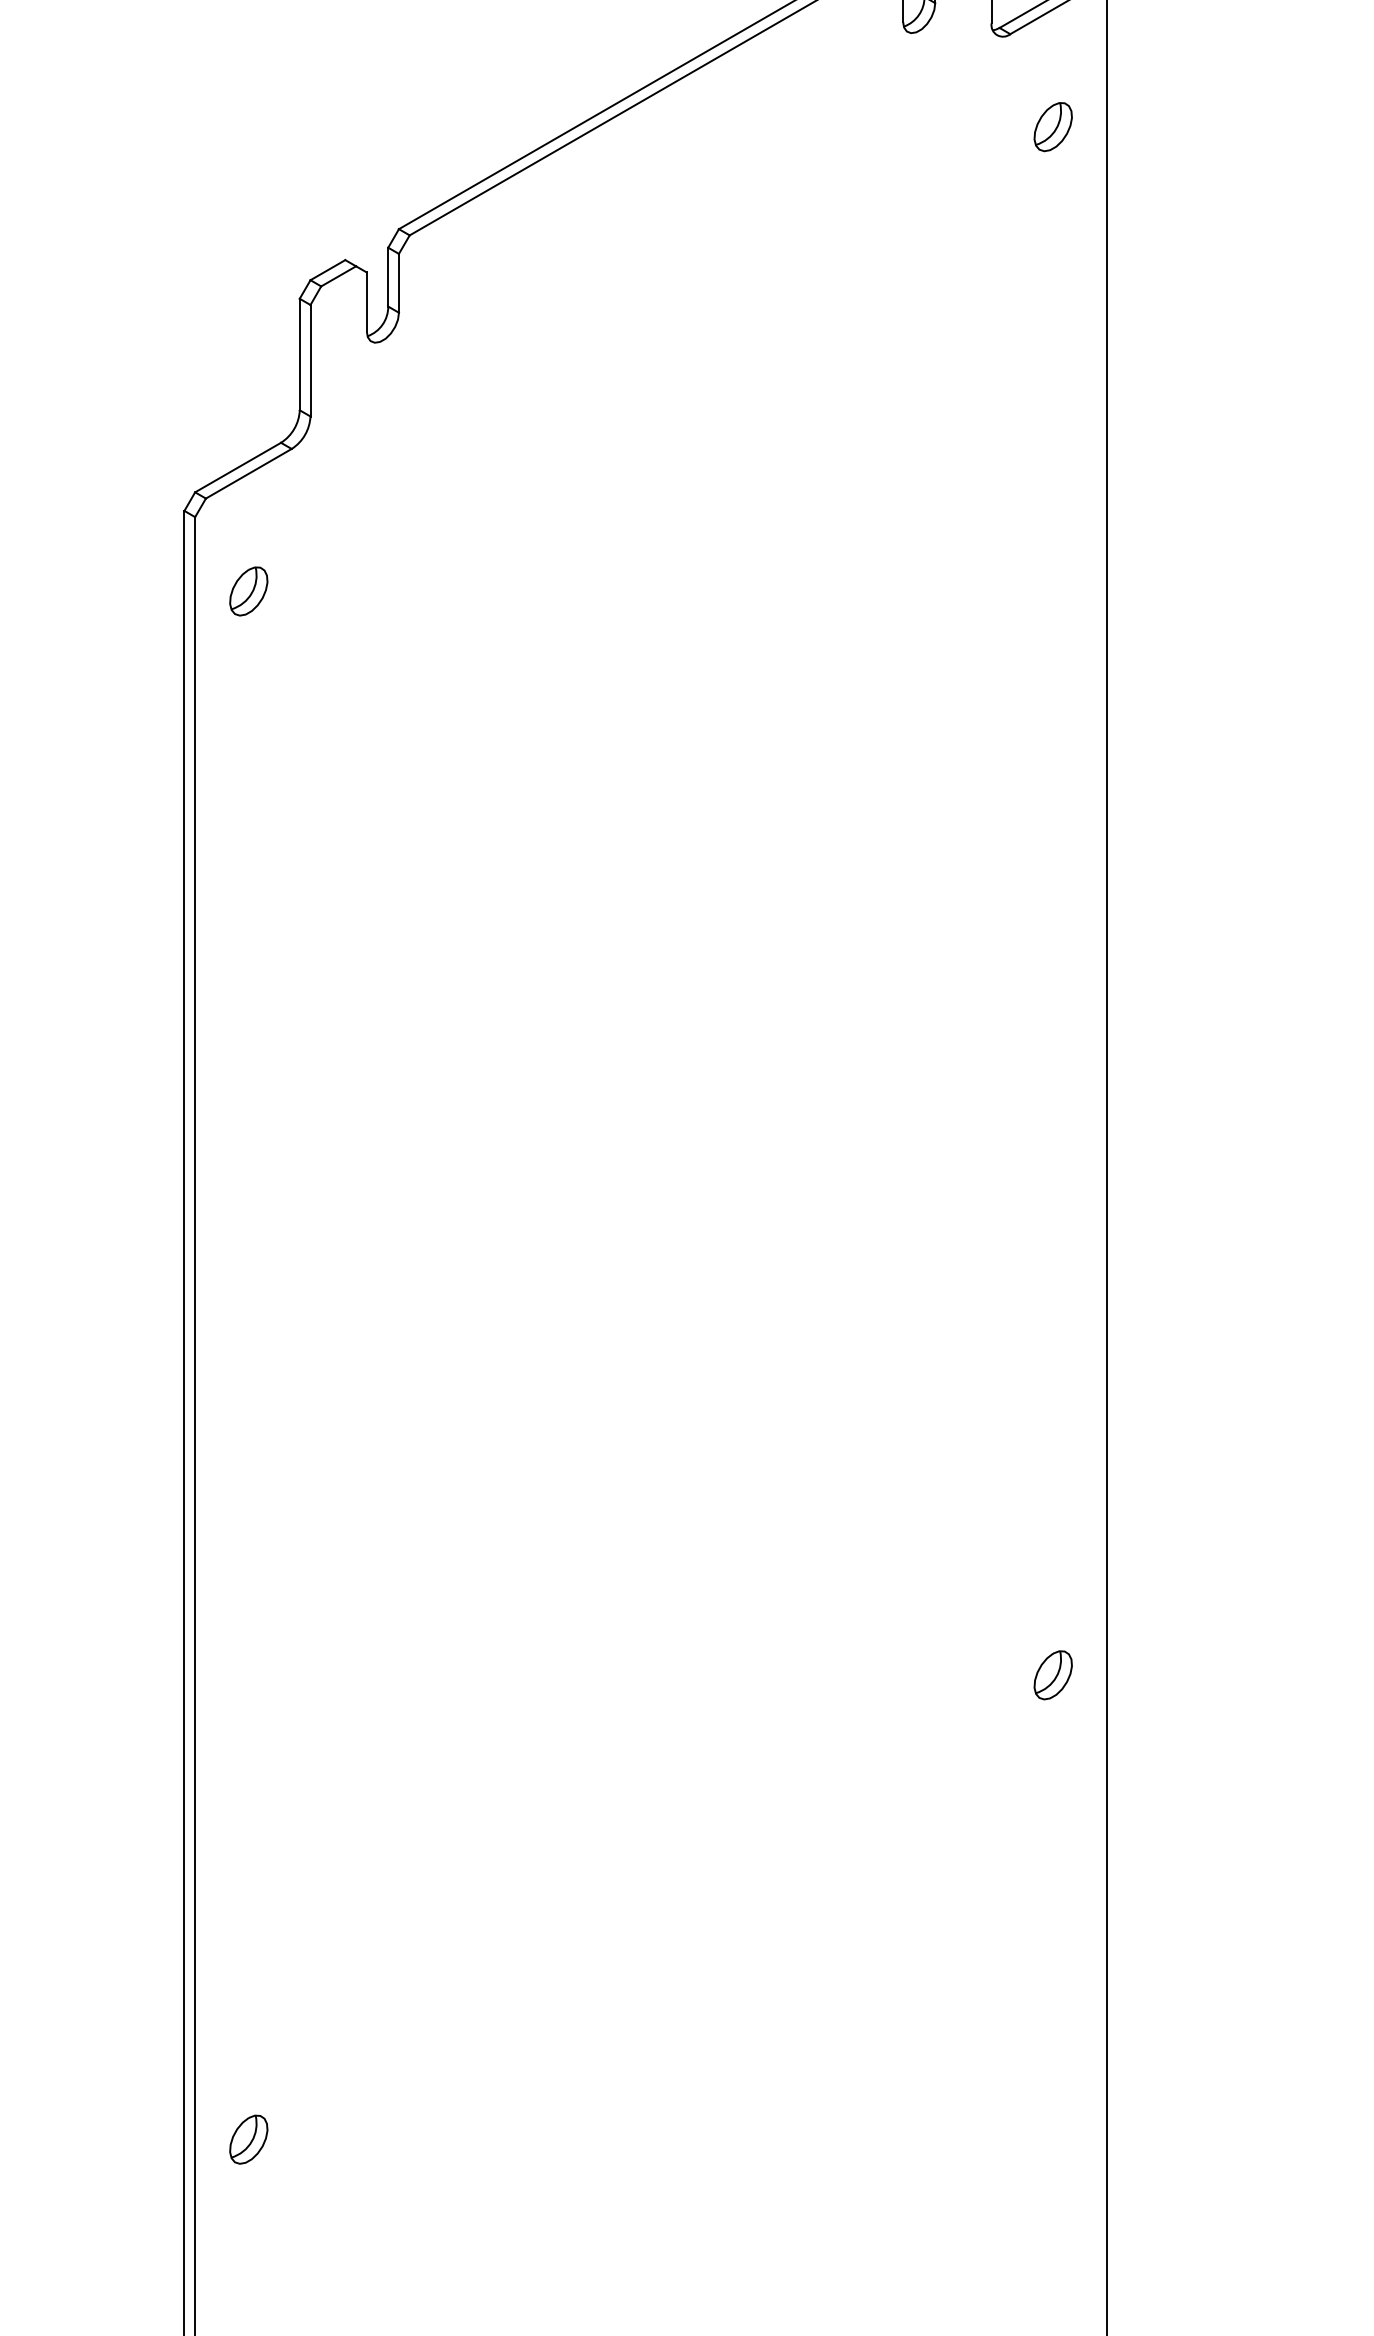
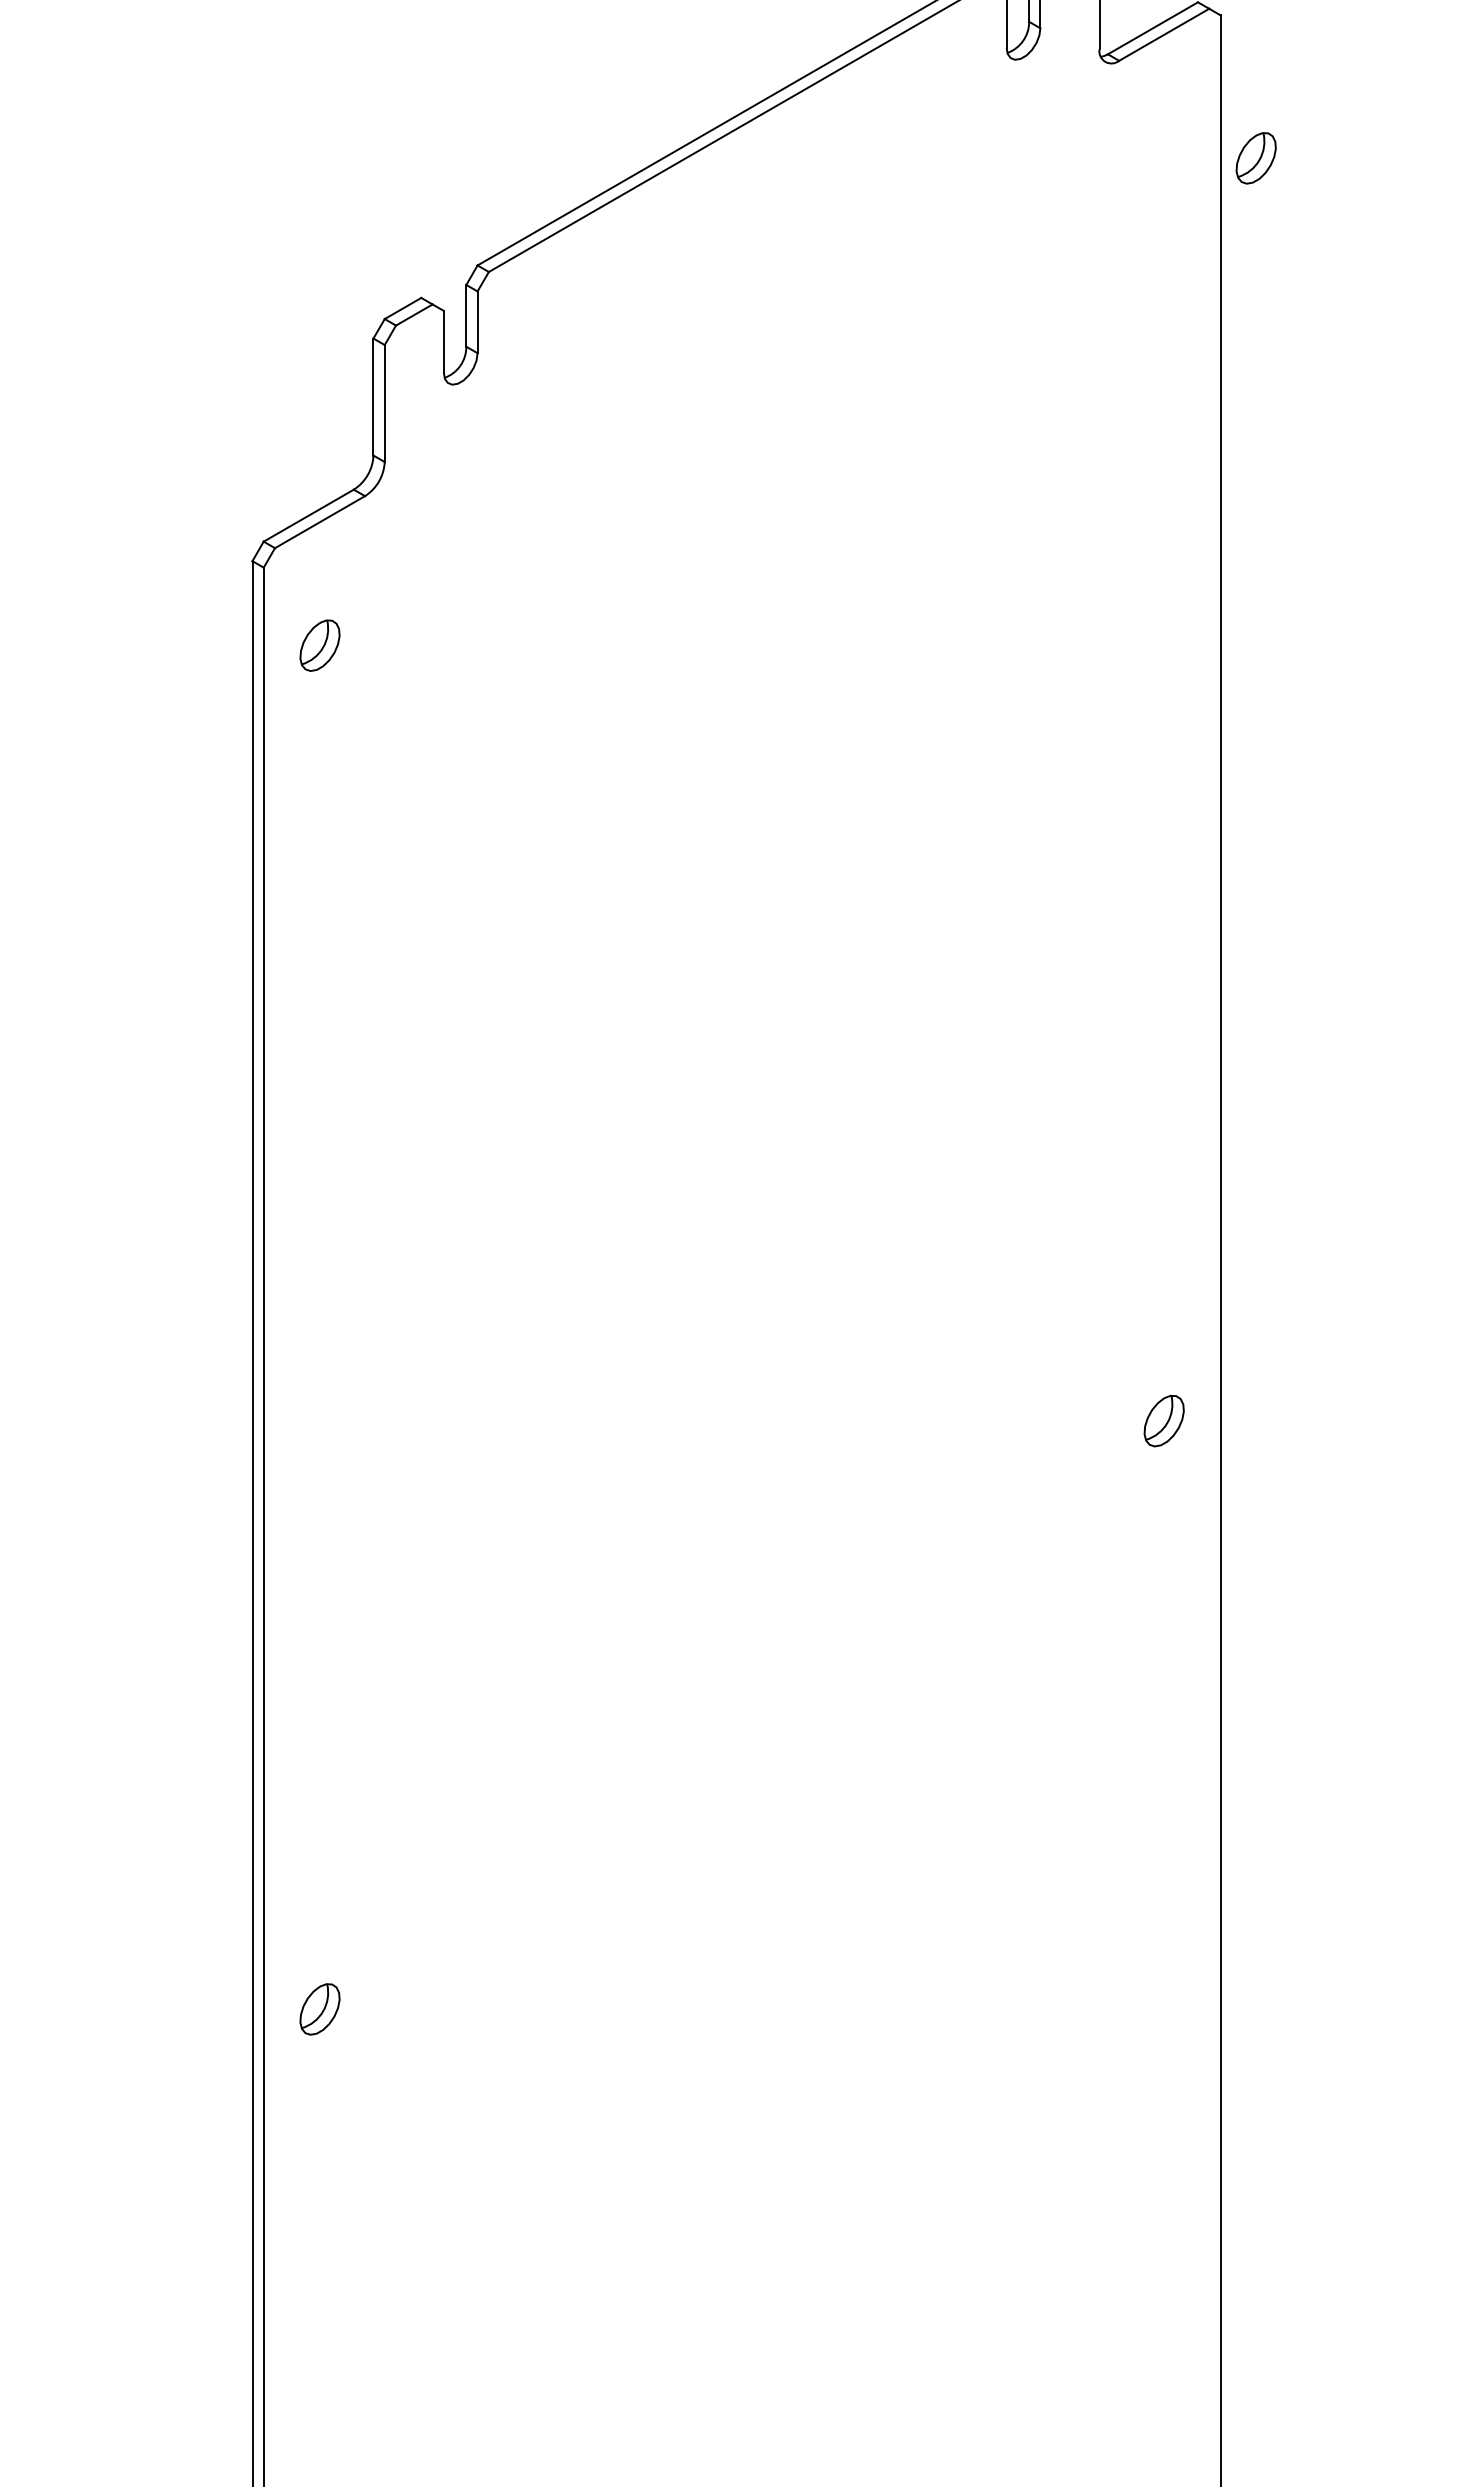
part: (1052, 127) -> (1255, 158), moved
part: (1052, 1675) -> (1163, 1421), moved
part: (248, 2139) -> (319, 2009), moved

